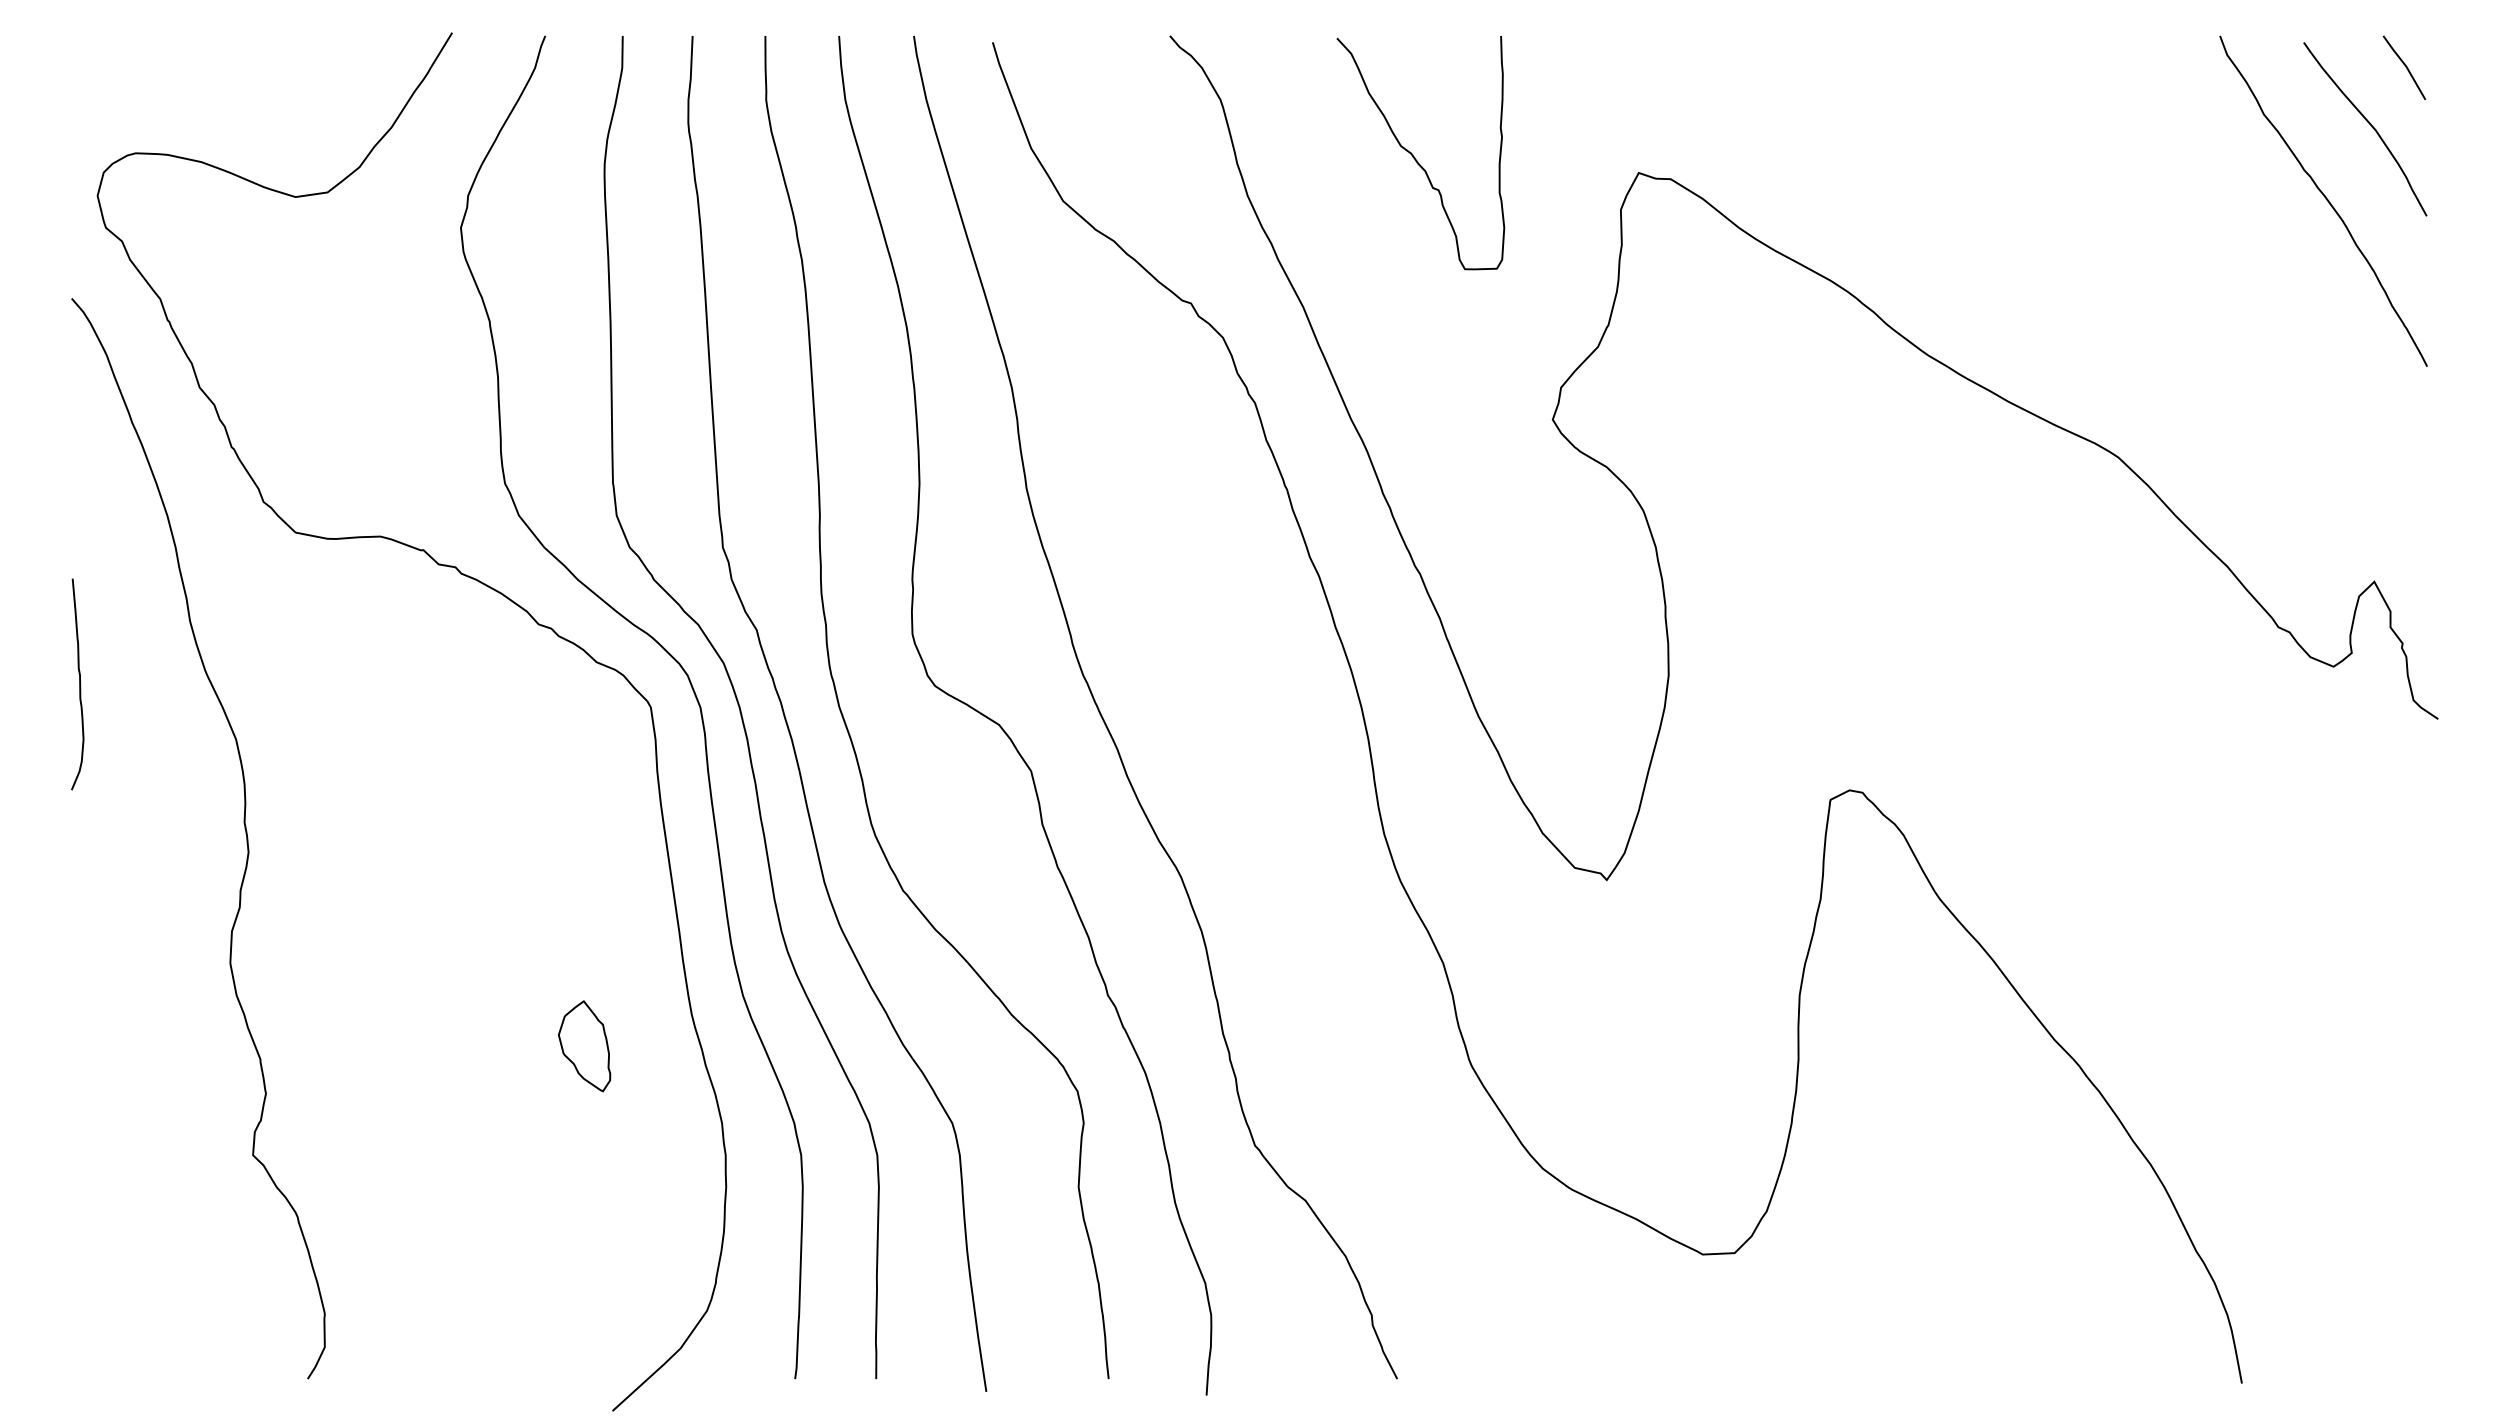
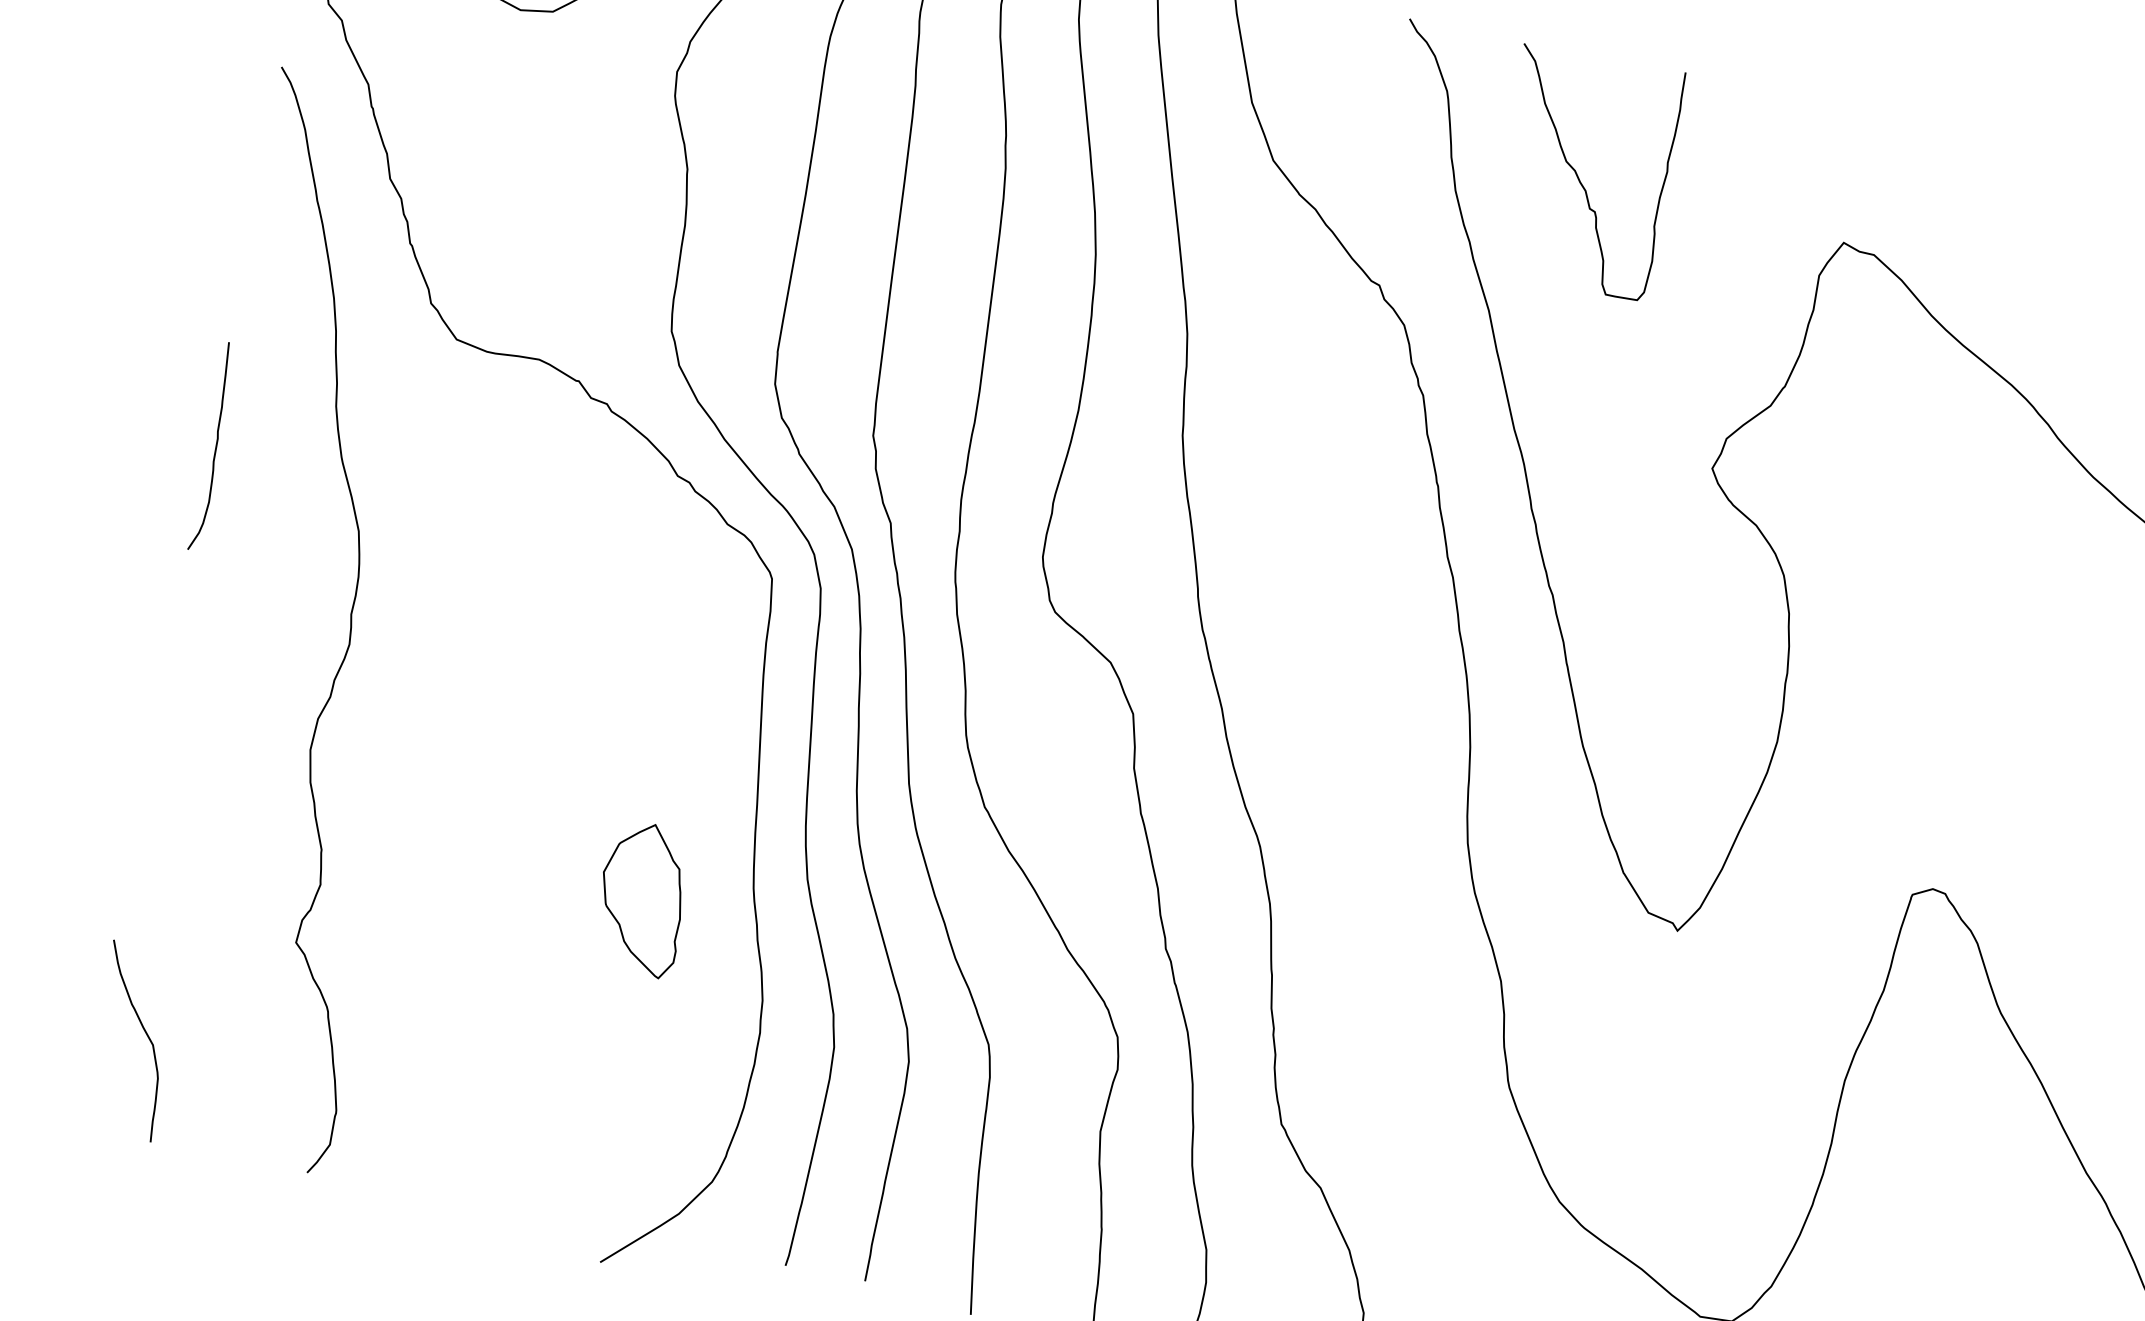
curve: (1415, 157) -> (1578, 175), moved
part: (584, 1046) -> (642, 899), size x1.67
curve: (122, 1273) -> (145, 1033), added

